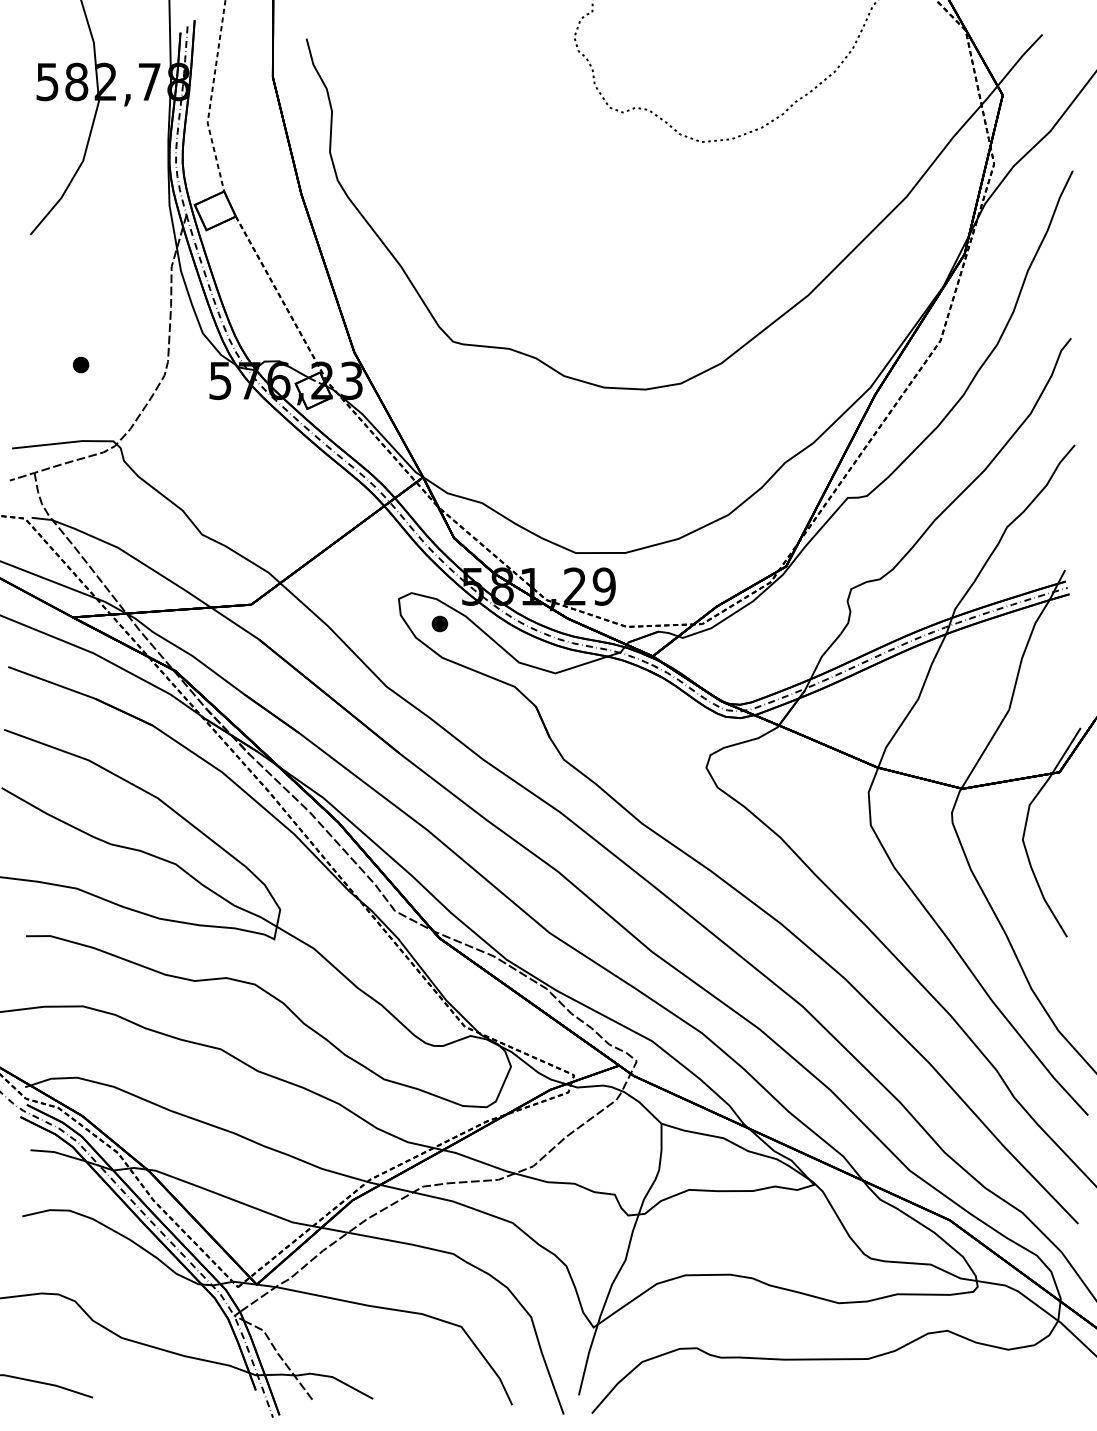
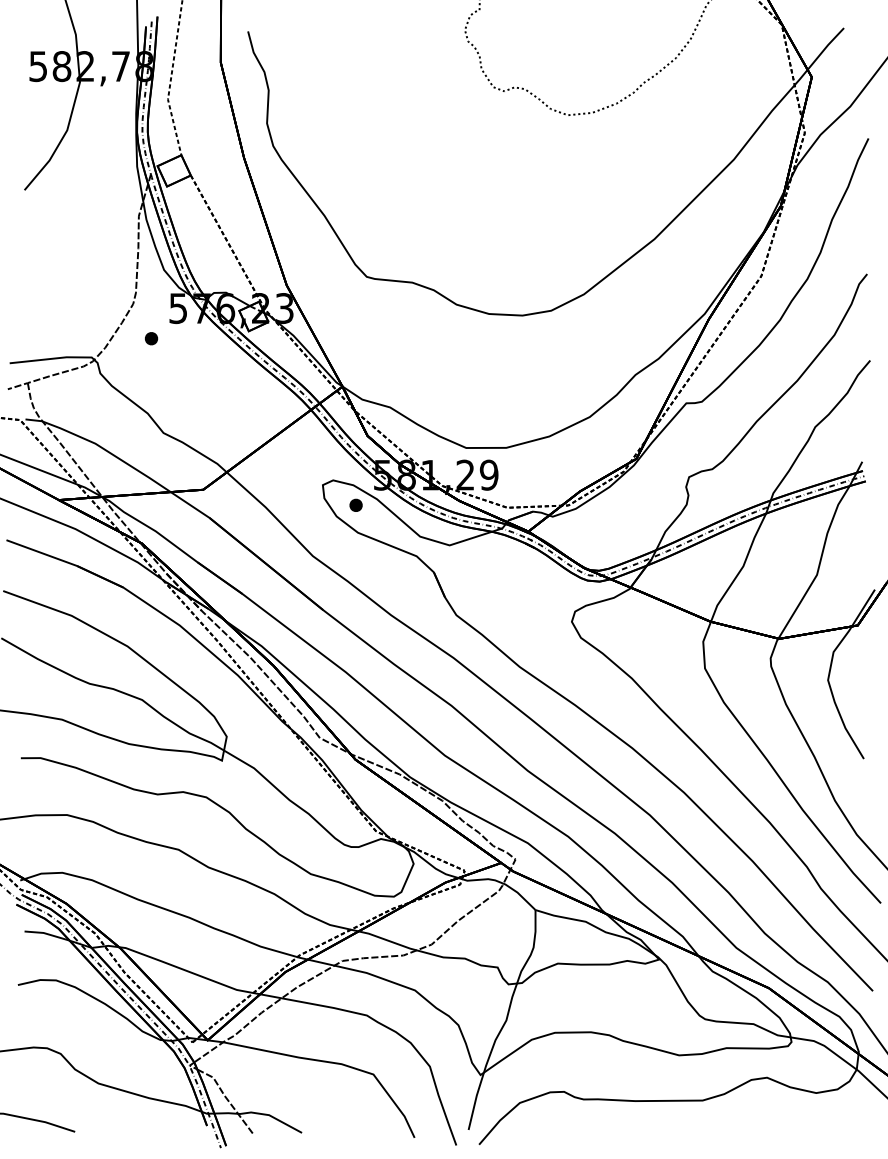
part: (81, 364) -> (151, 338), moved

